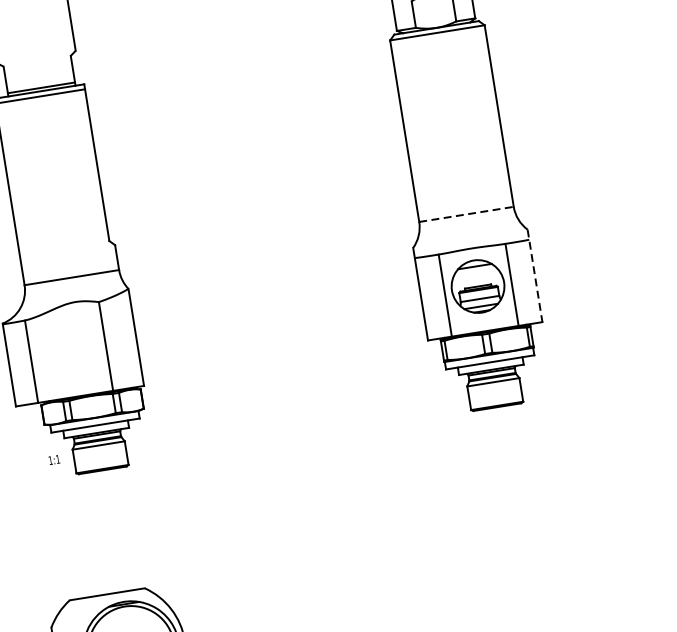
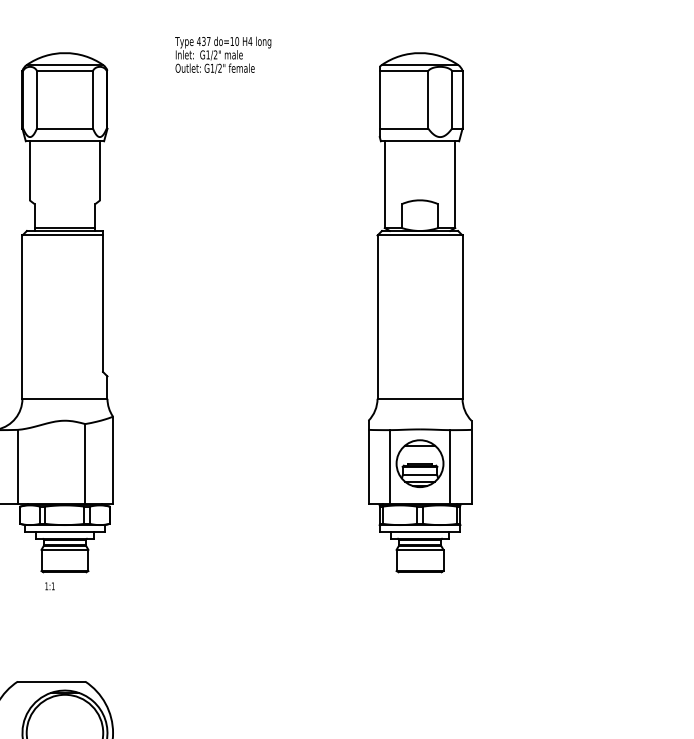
line: (466, 213) -> (420, 398), dashed -> solid
line: (535, 276) -> (471, 462), dashed -> solid
text: (53, 460) -> (49, 586), moved

